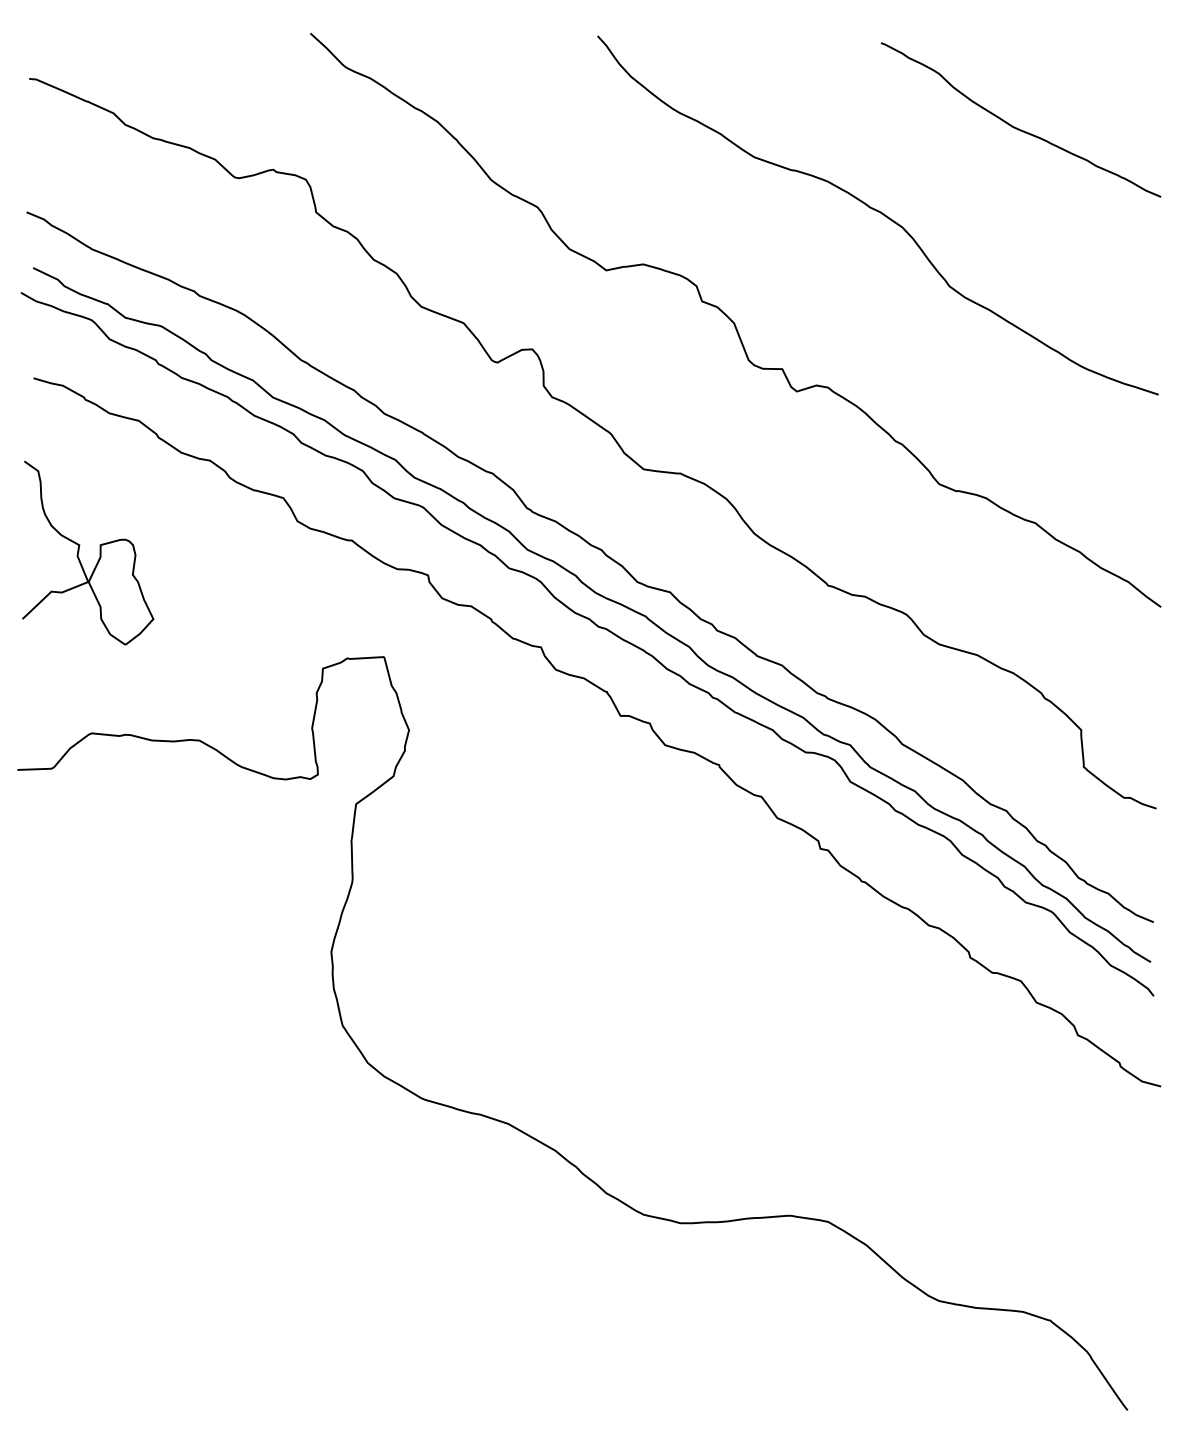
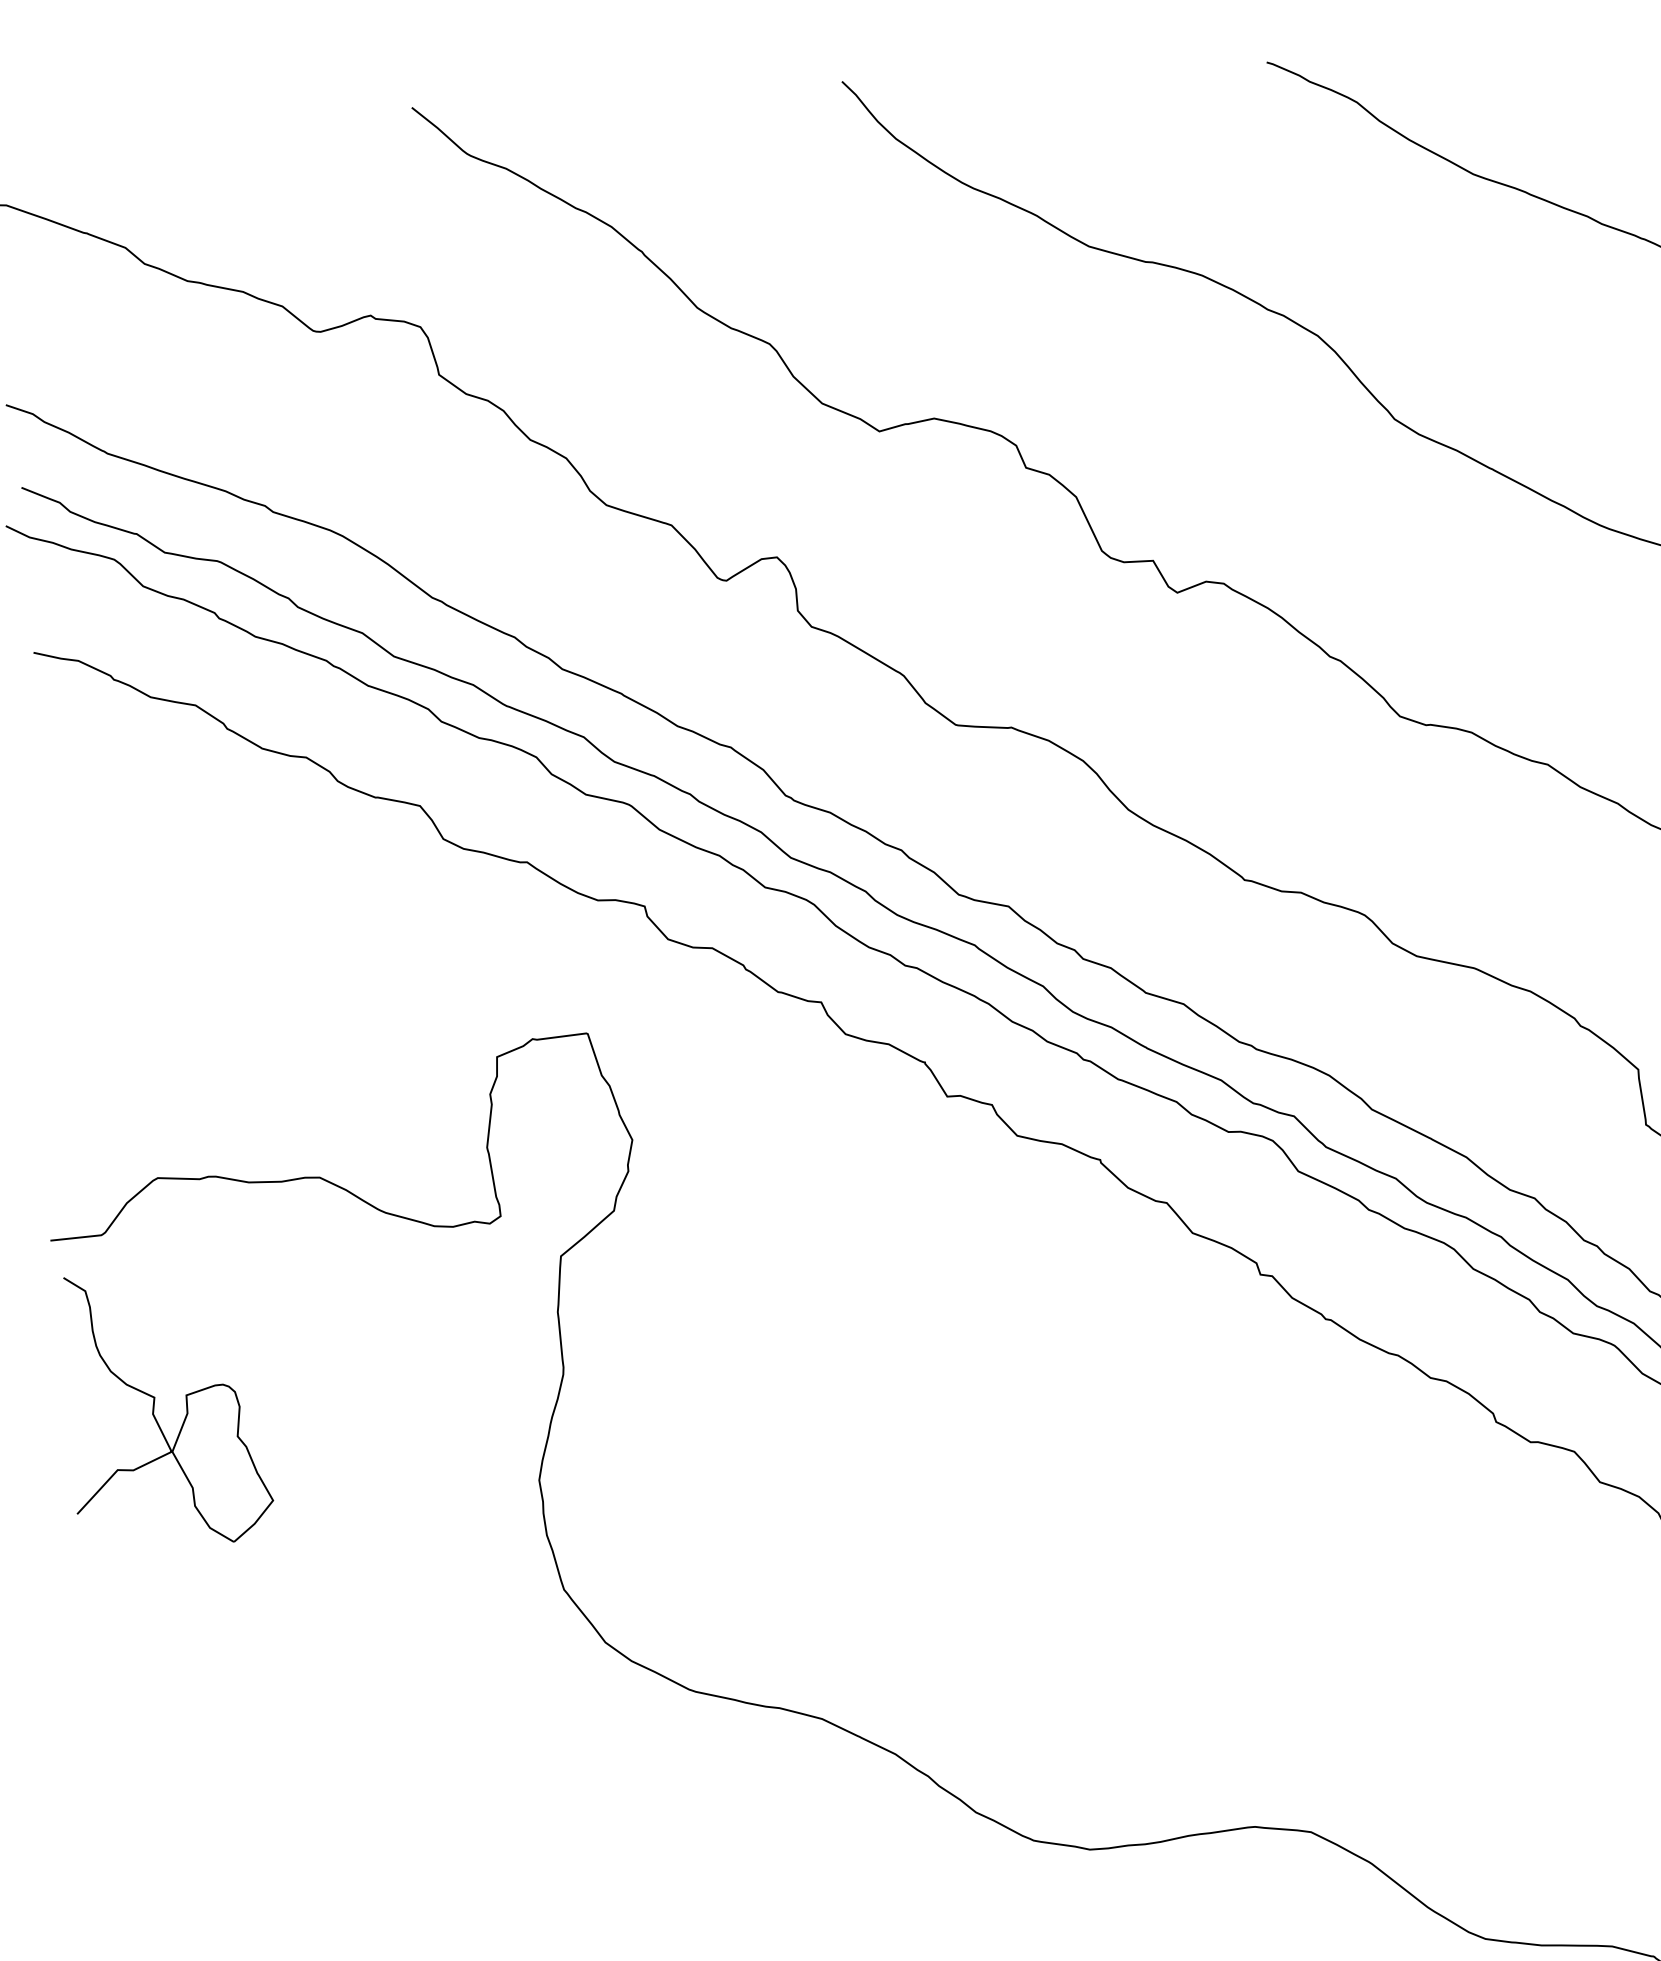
part: (79, 551) -> (155, 1407), moved

